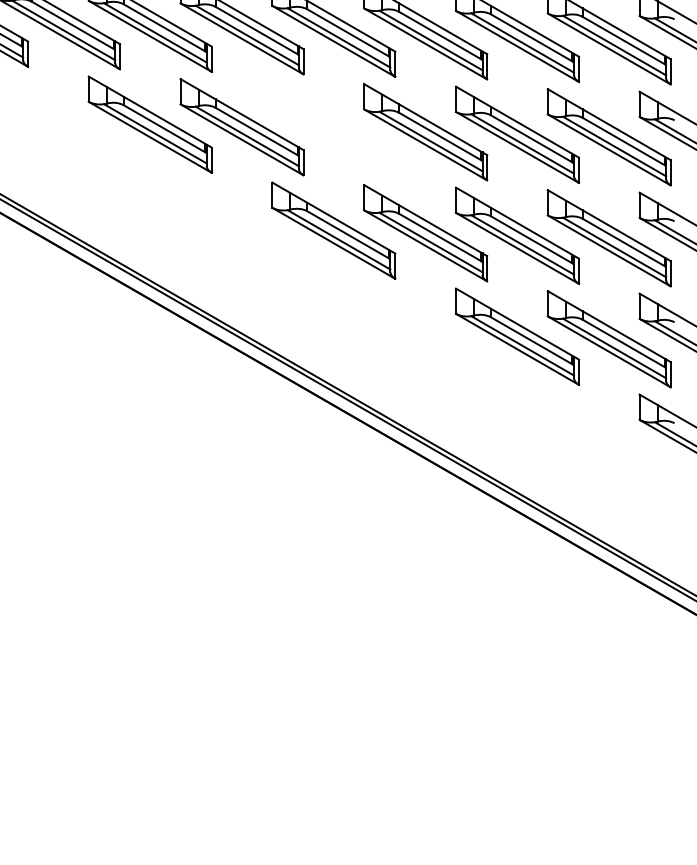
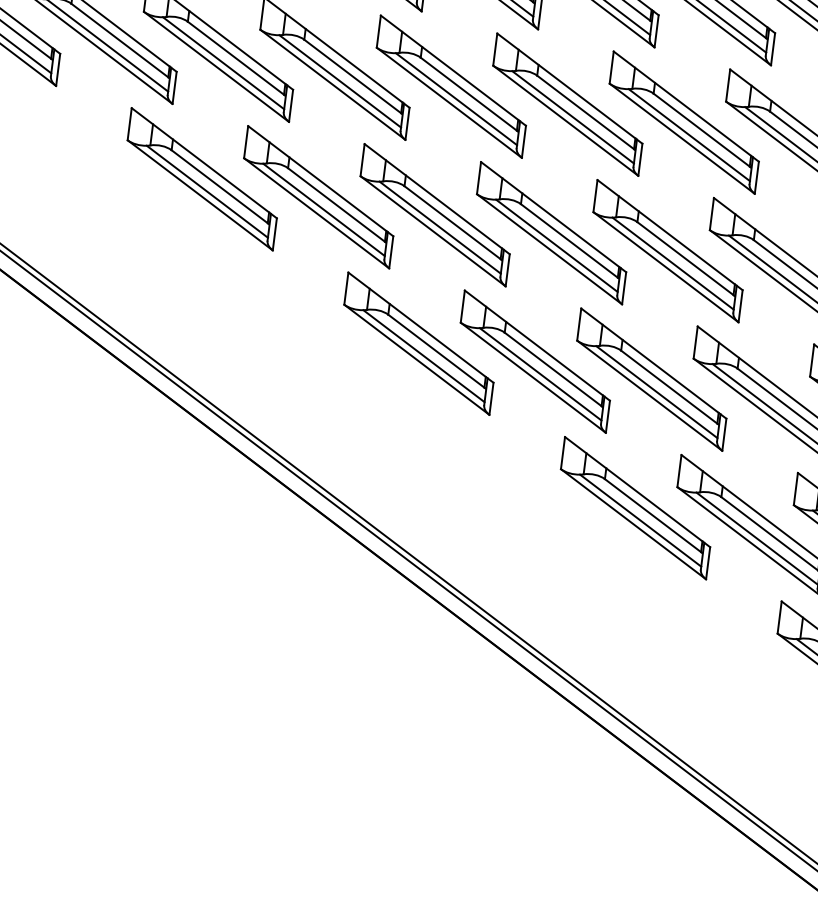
part: (333, 129) -> (434, 214), added

